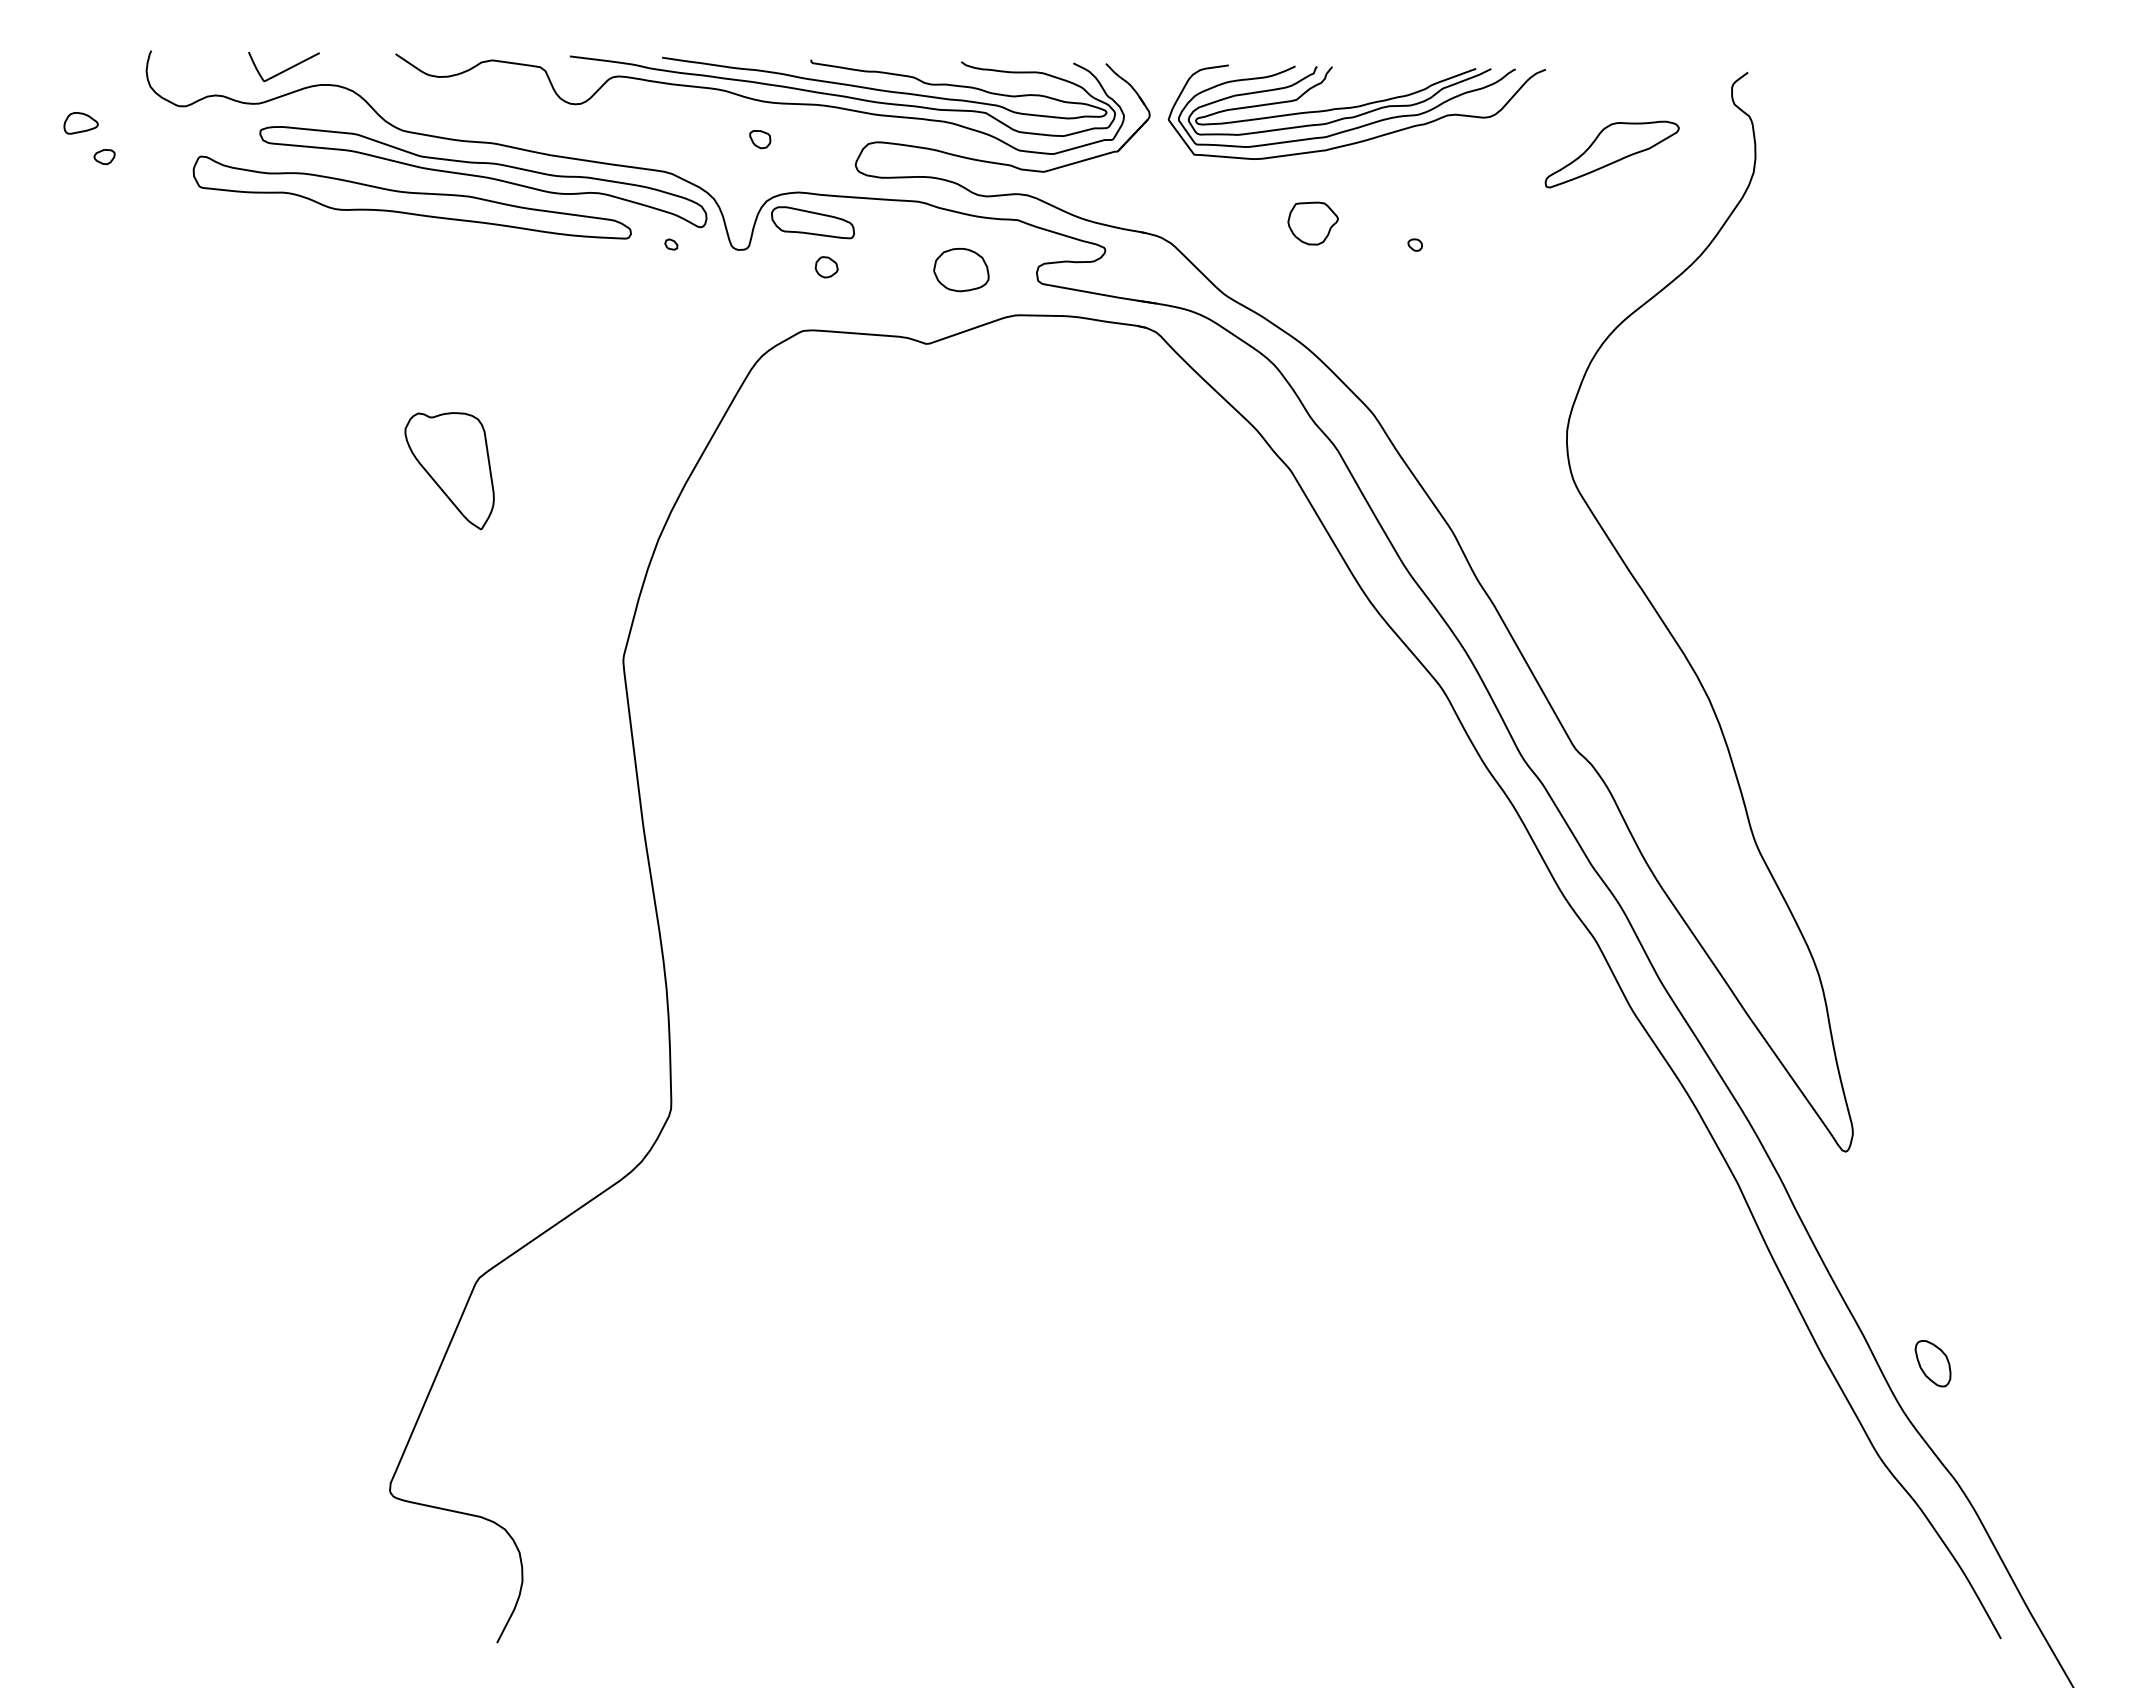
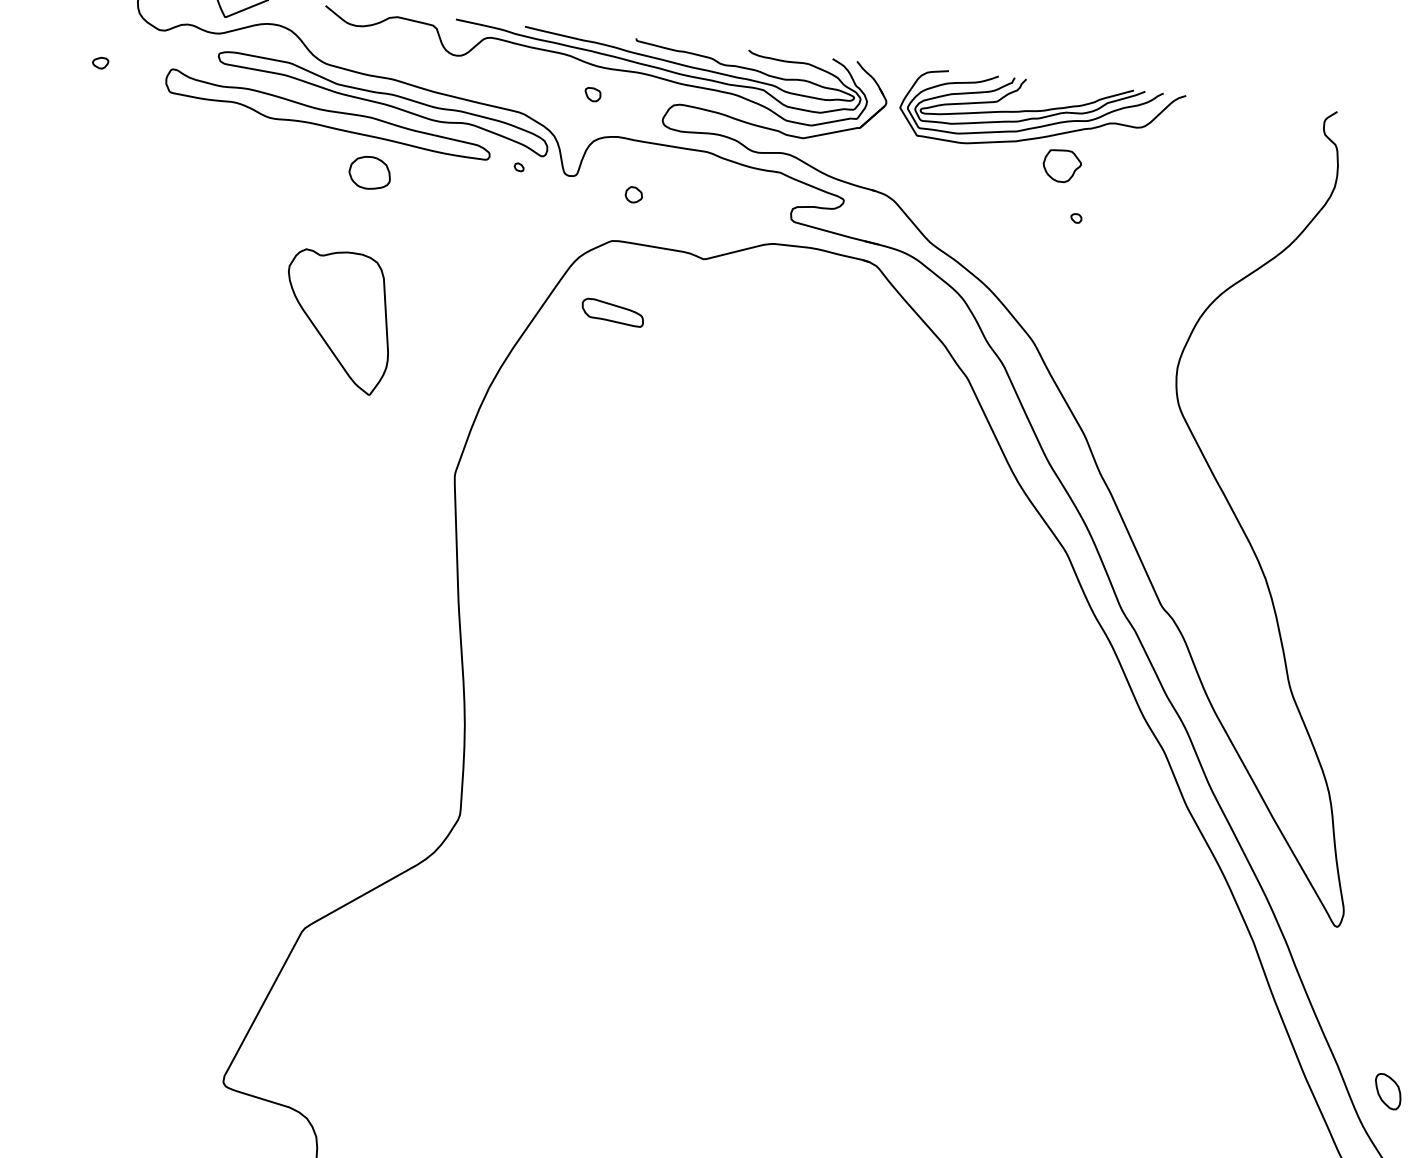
part: (80, 123) -> (84, 36), removed
part: (1611, 154) -> (1229, 163), removed
part: (813, 222) -> (613, 312), moved
part: (1312, 223) -> (1061, 166), moved
part: (961, 269) -> (370, 172), moved
part: (449, 471) -> (337, 322), size x1.6

